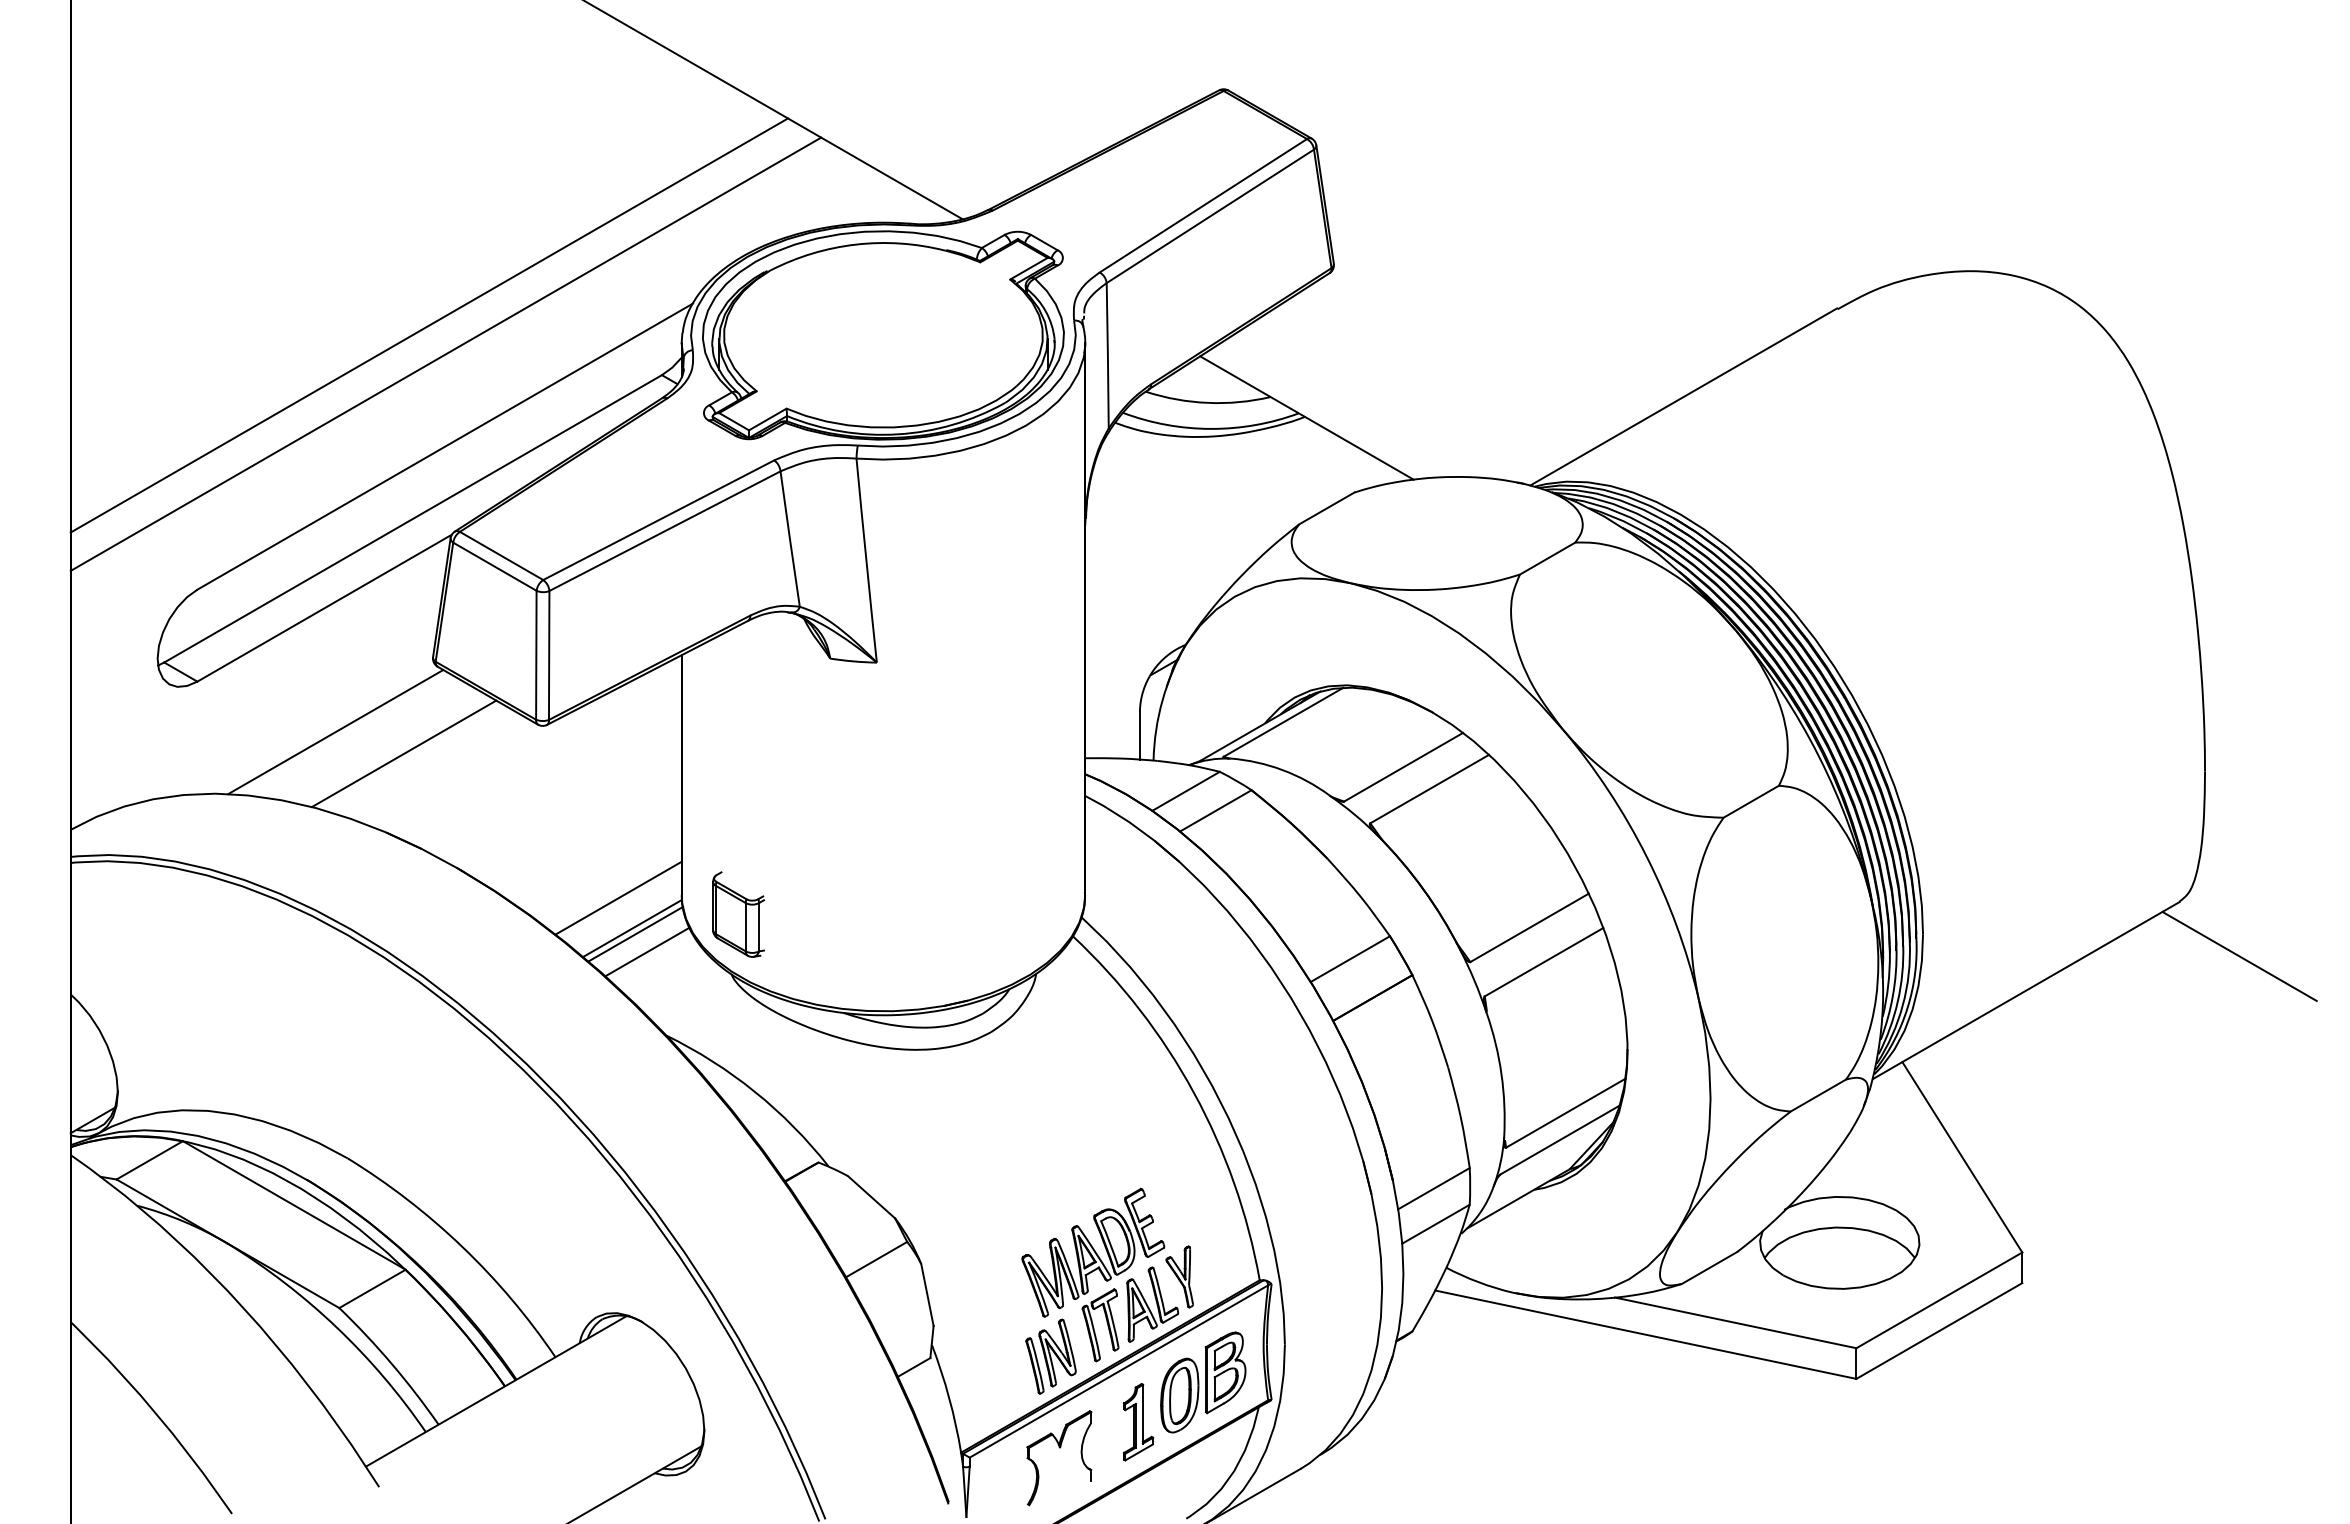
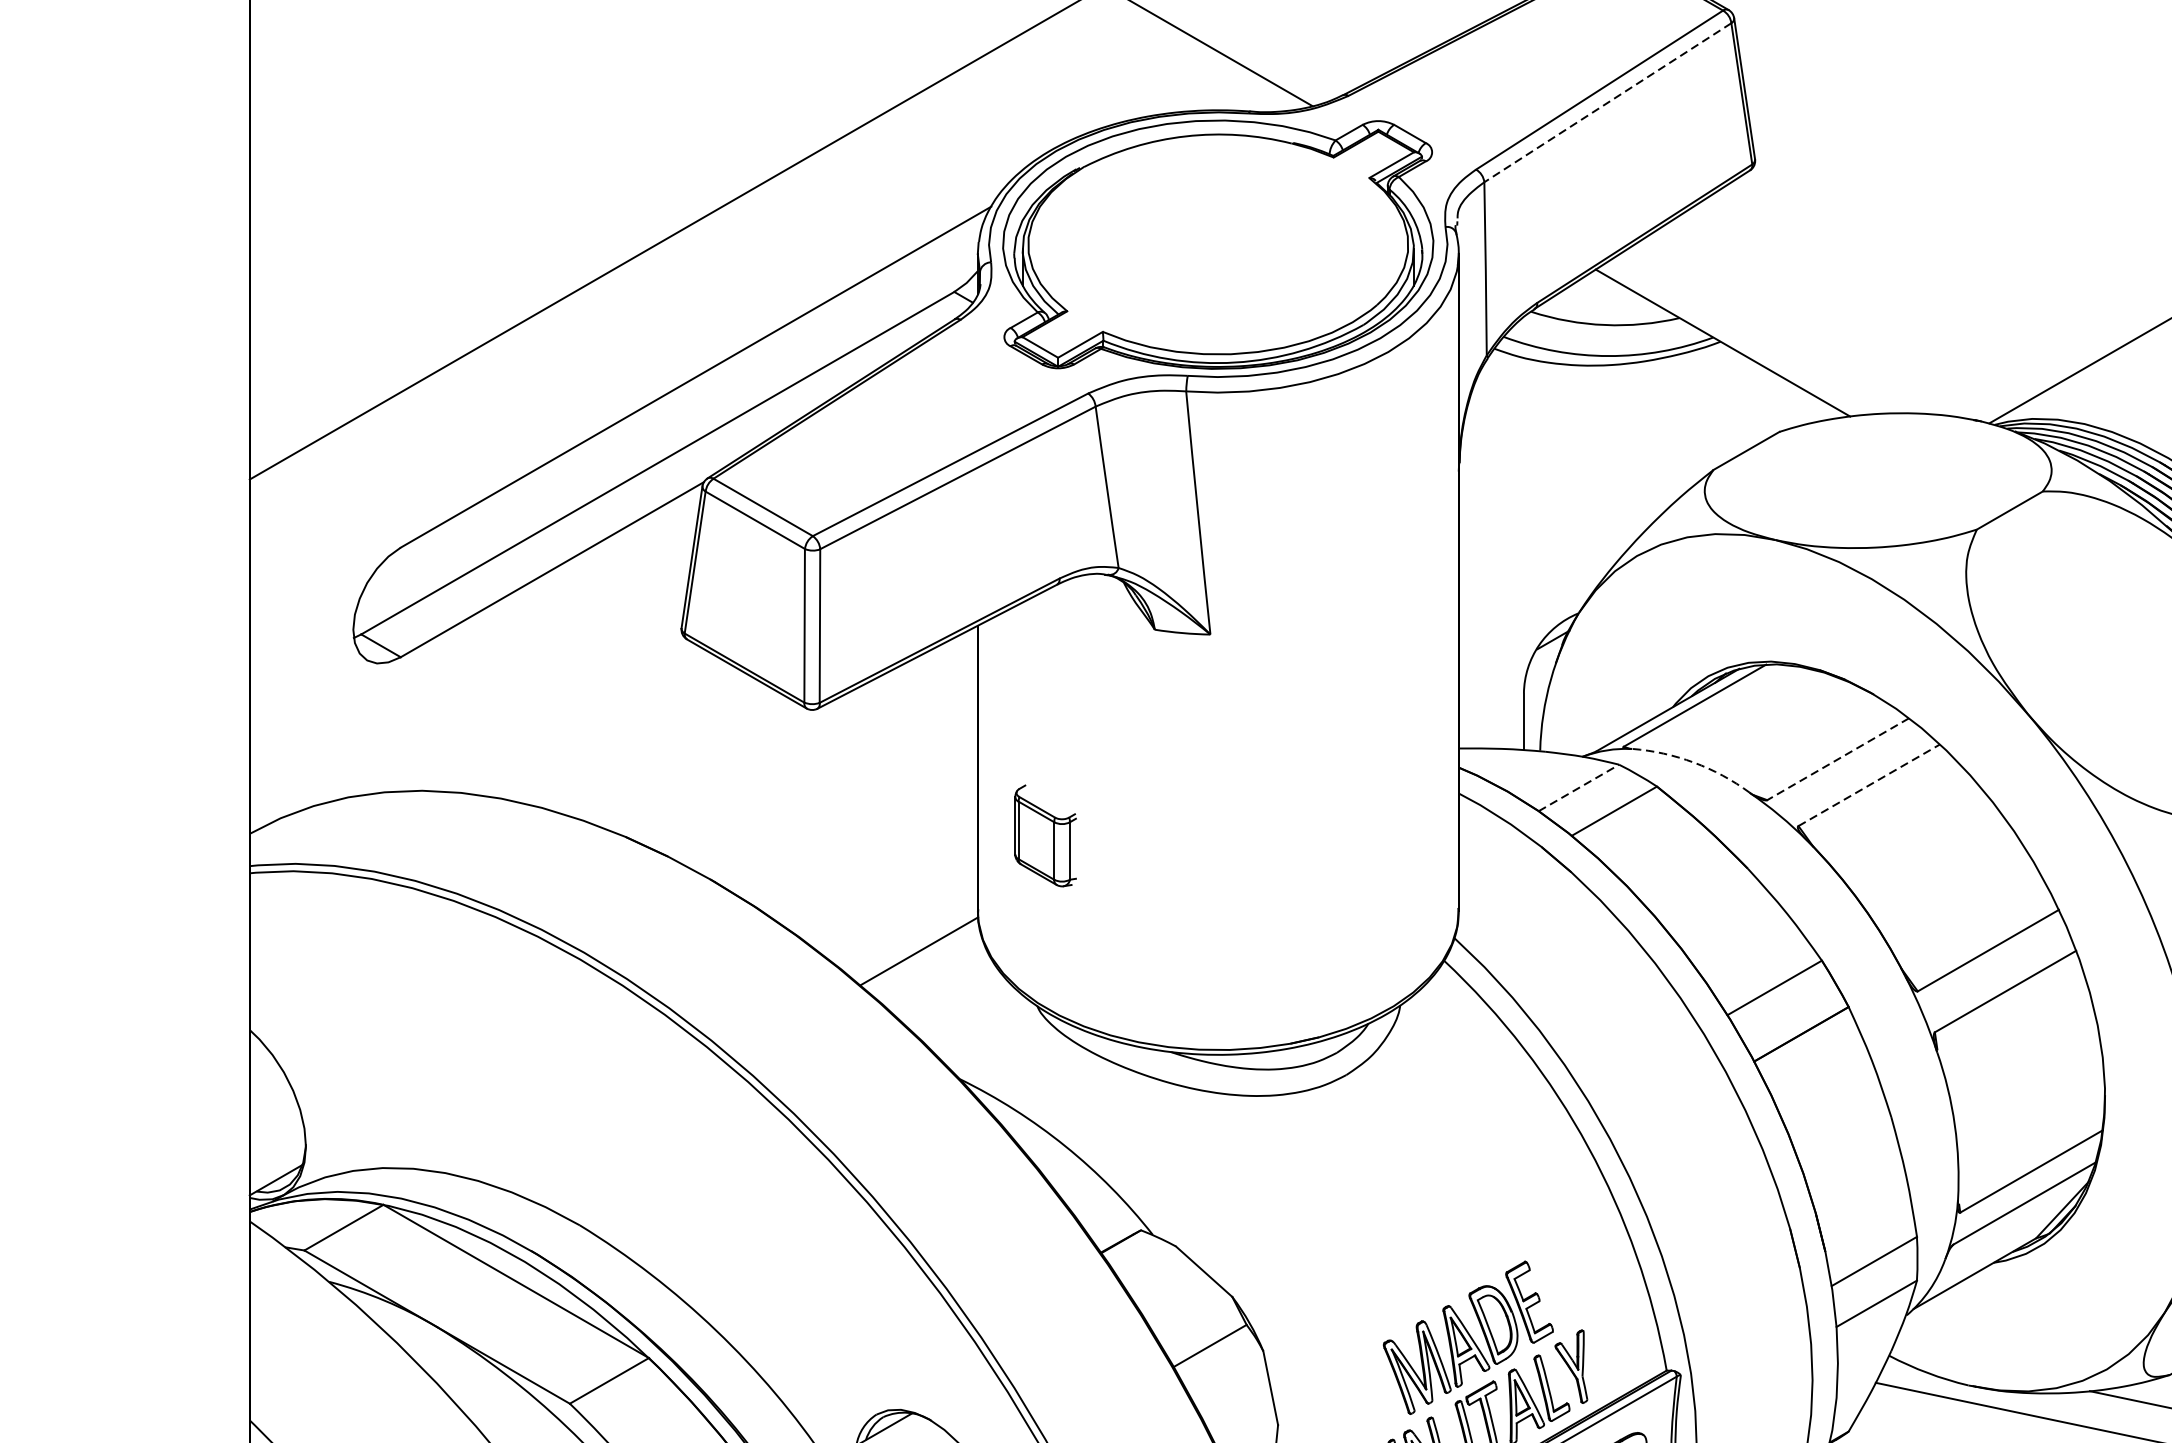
line: (1209, 216) -> (1606, 102), solid -> dashed
line: (445, 353) -> (696, 266), removed
line: (335, 732) -> (565, 717), removed
line: (404, 753) -> (647, 742), removed
line: (1403, 767) -> (1838, 759), solid -> dashed
arc: (1282, 770) -> (1693, 763), solid -> dashed
line: (1429, 789) -> (1869, 785), solid -> dashed
line: (1186, 791) -> (1579, 788), solid -> dashed
line: (618, 897) -> (902, 914), removed
part: (738, 914) -> (1045, 835), moved
line: (635, 933) -> (922, 957), removed
line: (647, 951) -> (937, 978), removed

